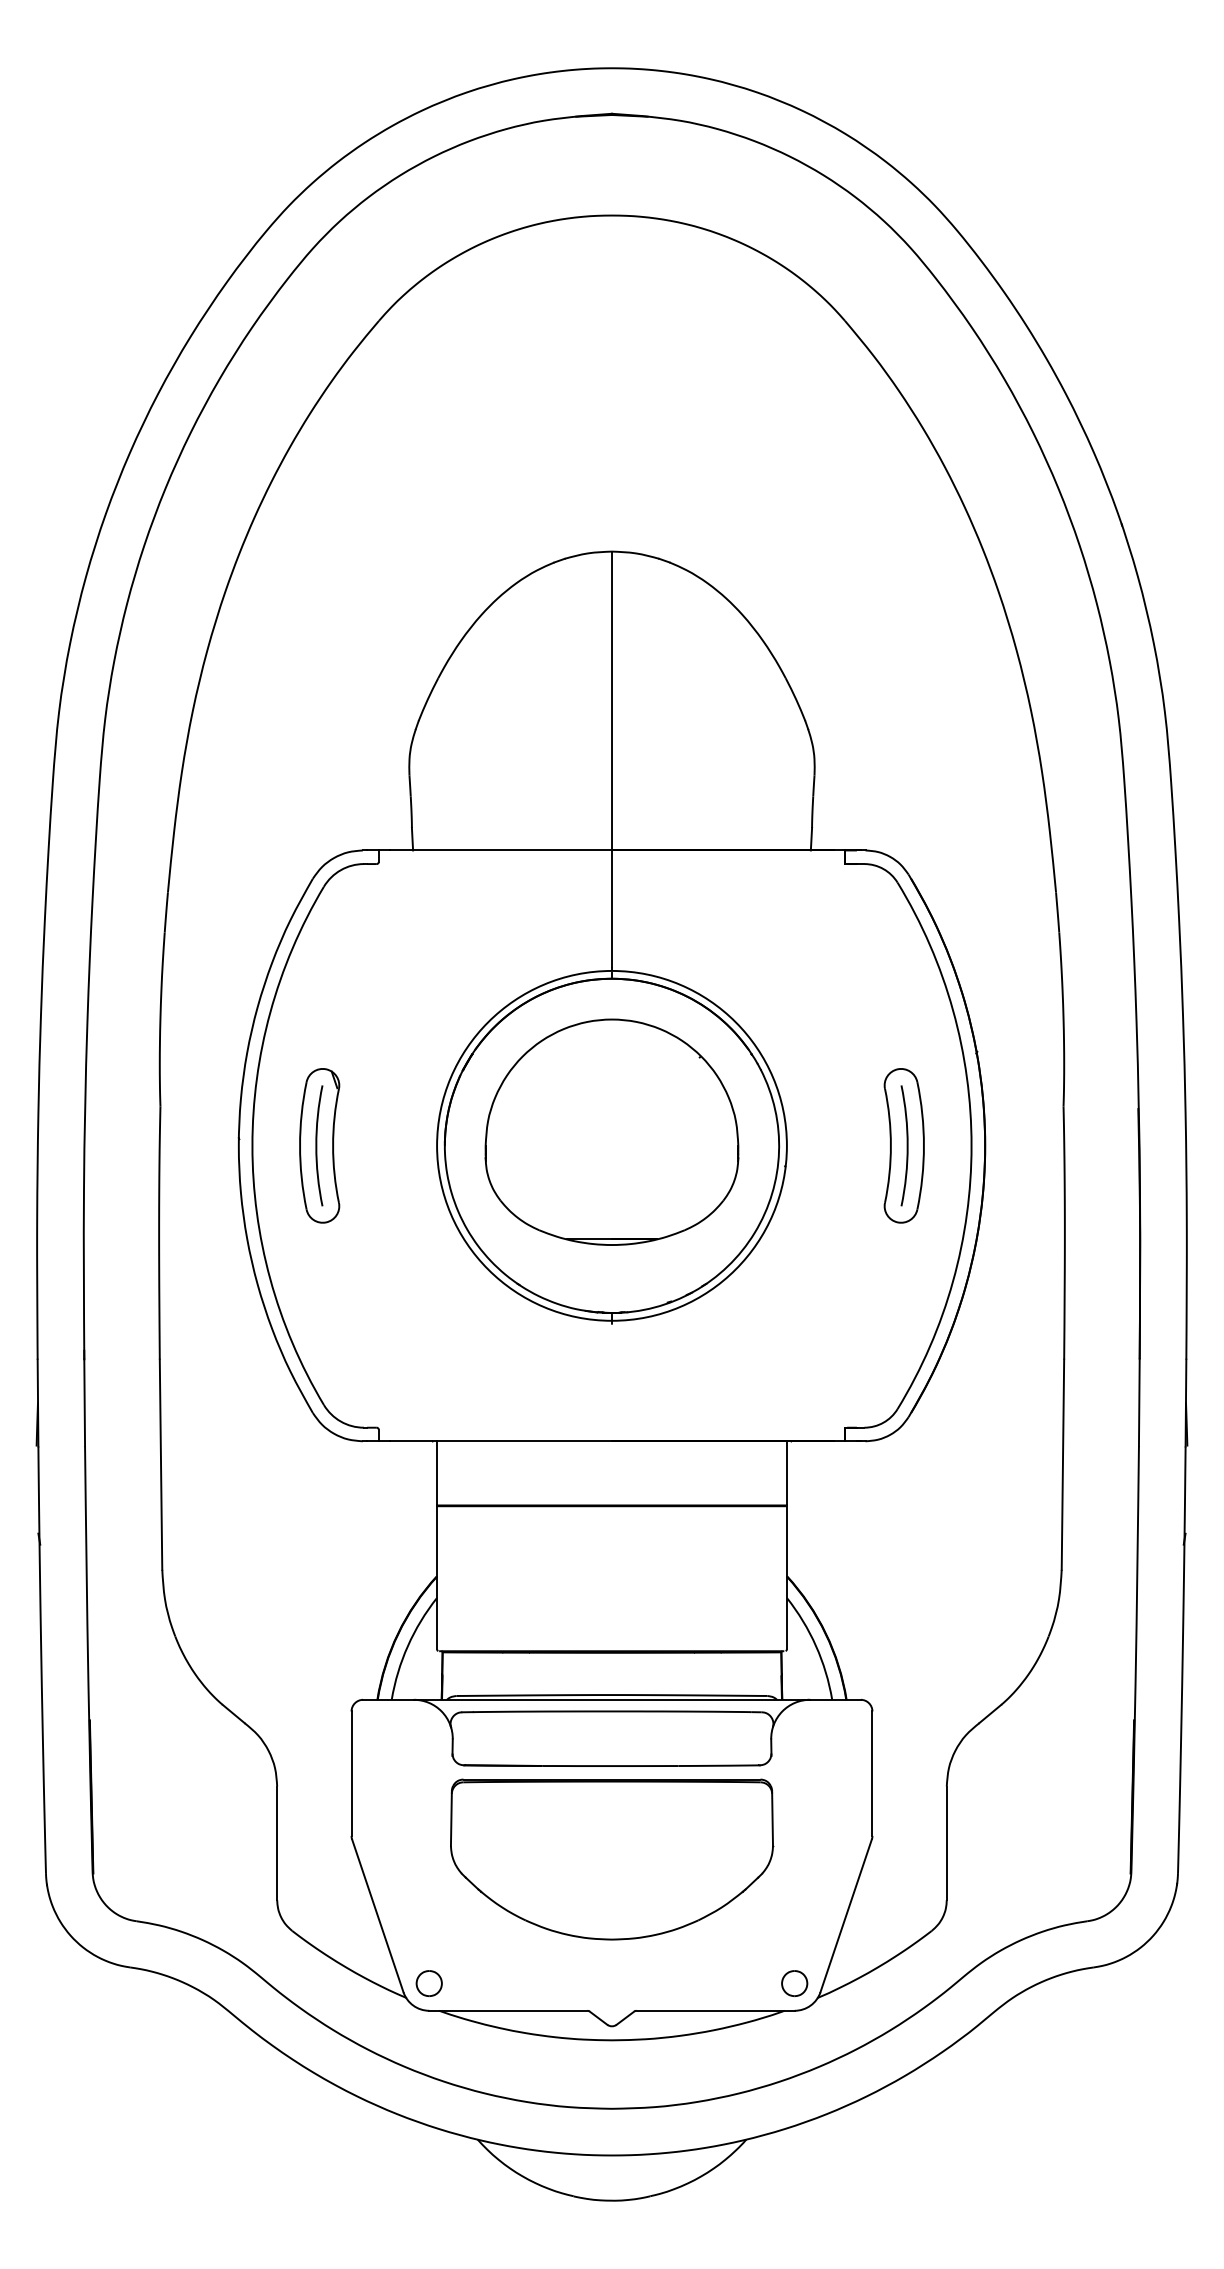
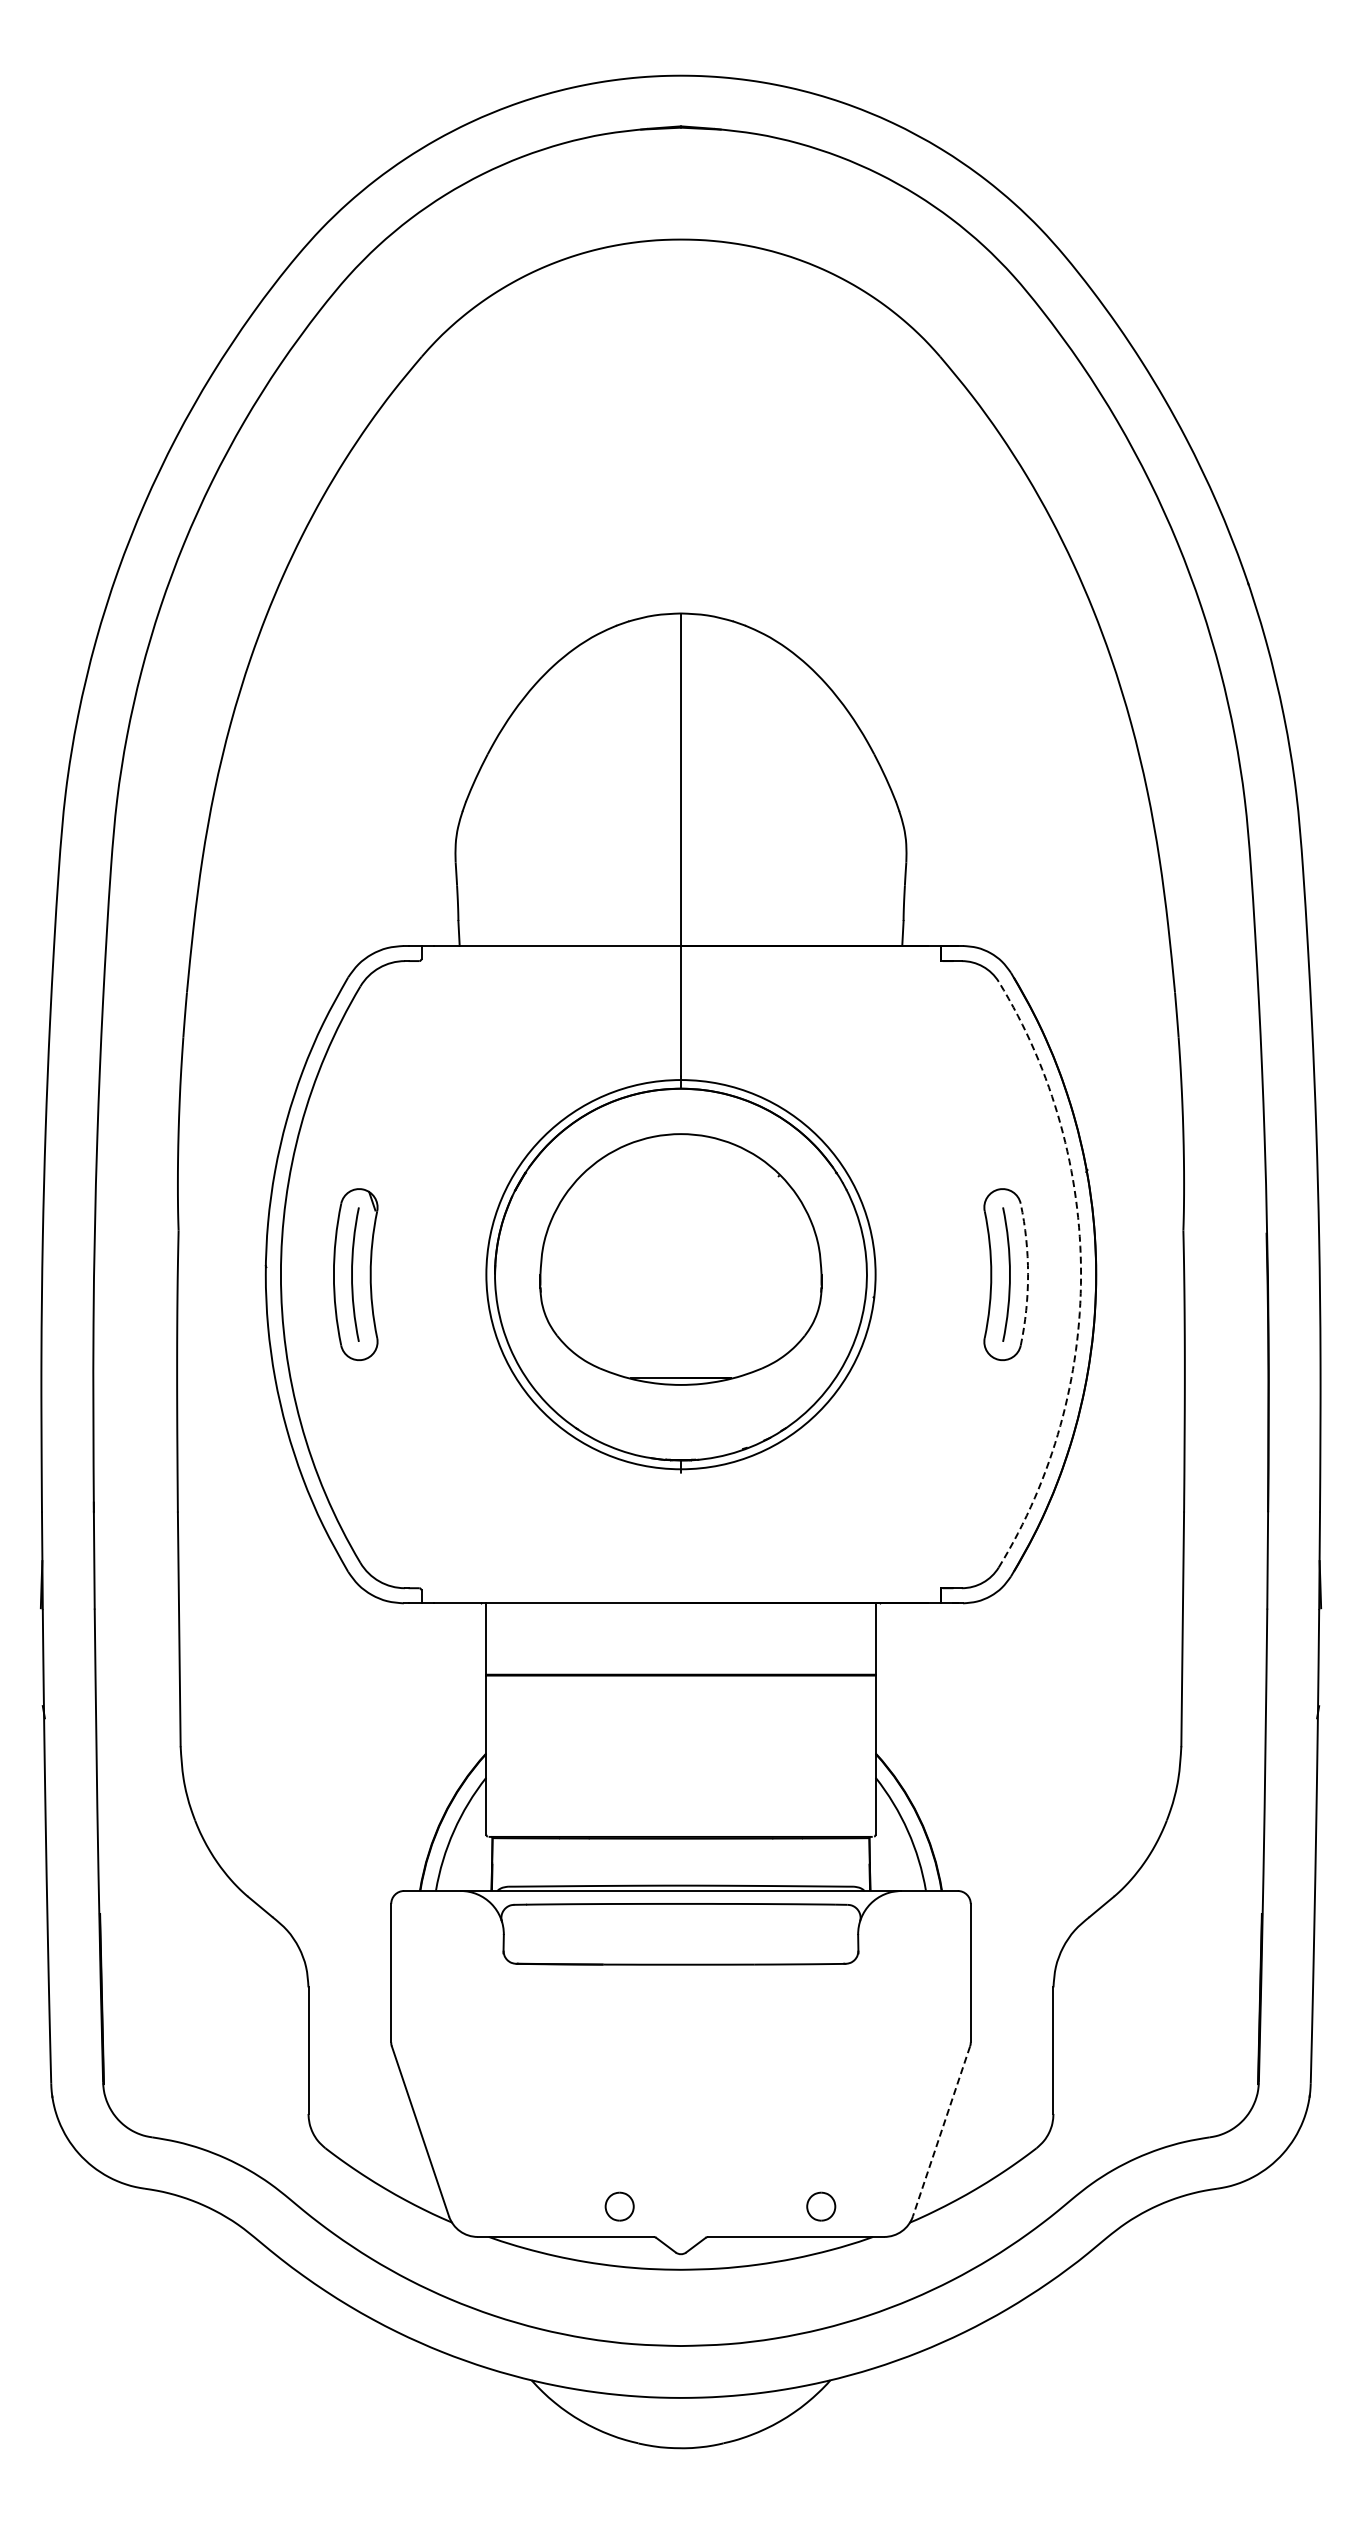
arc: (924, 1145) -> (1028, 1274), solid -> dashed
arc: (971, 1145) -> (1081, 1274), solid -> dashed
part: (611, 1859) -> (680, 2068), removed
line: (846, 1916) -> (941, 2131), solid -> dashed
part: (429, 1983) -> (619, 2206), moved
part: (794, 1983) -> (821, 2206), moved

